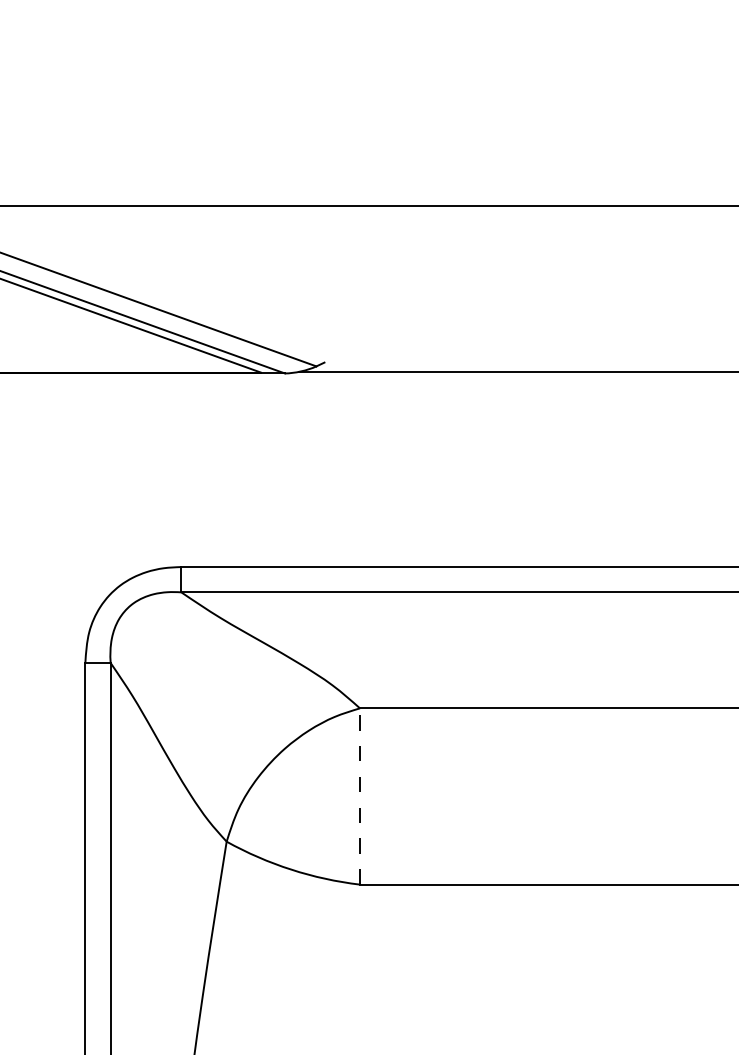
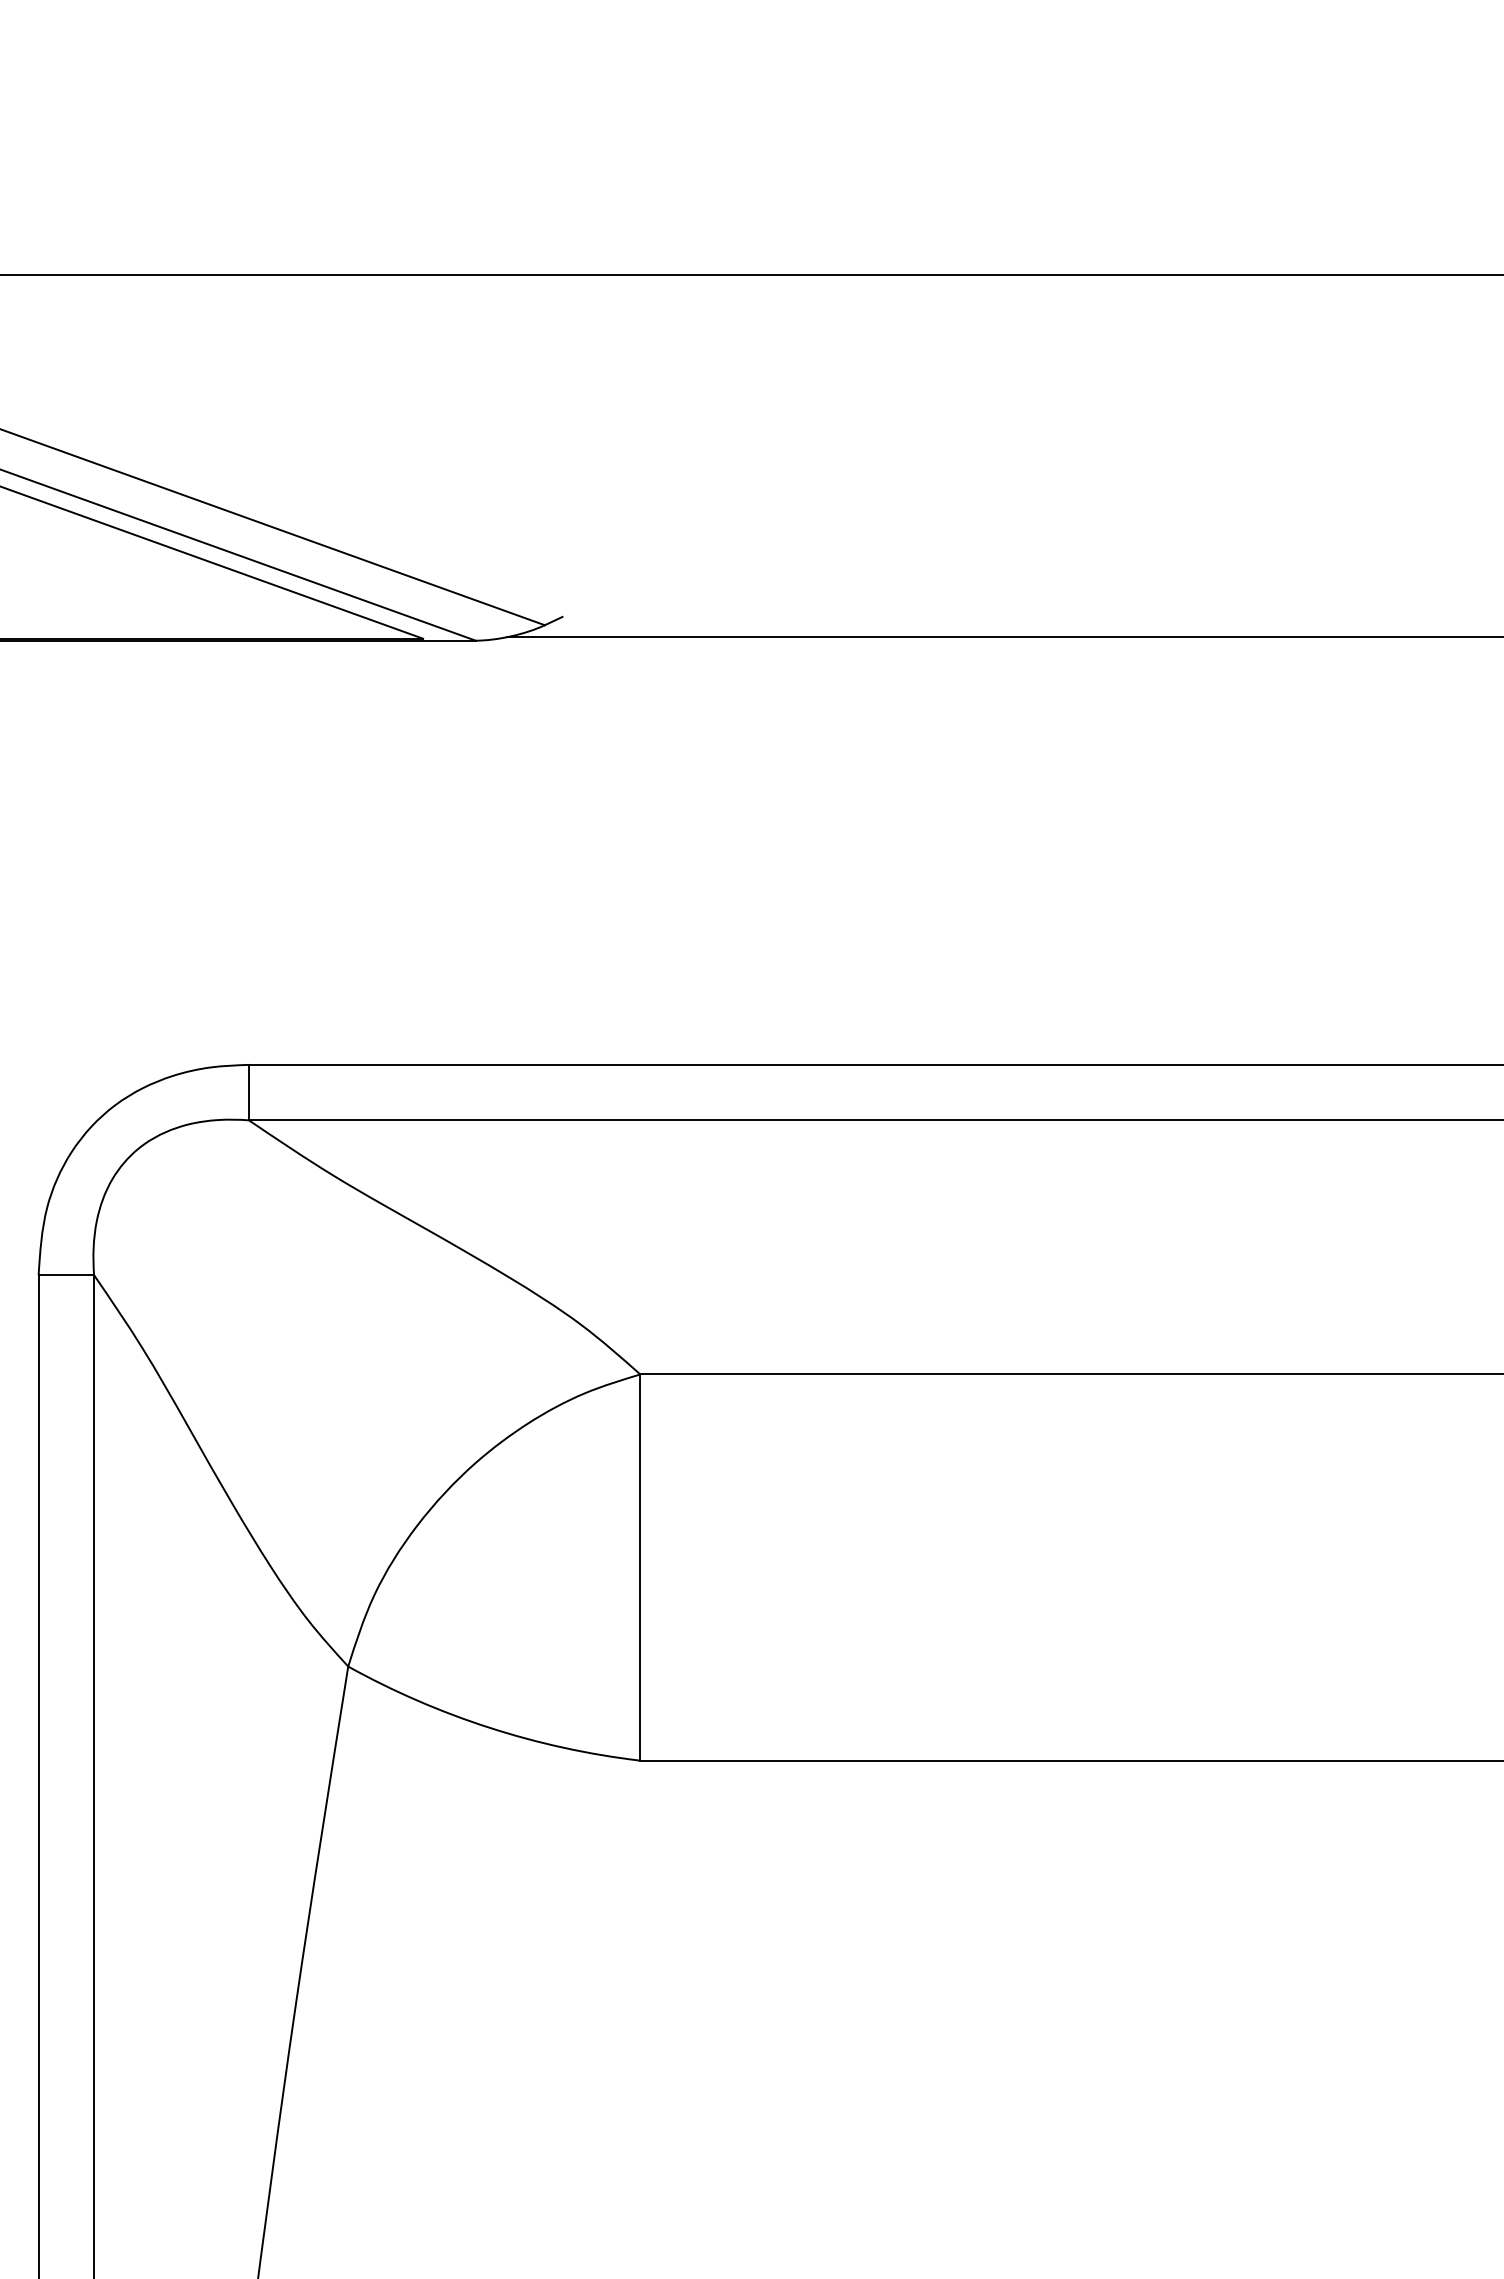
line: (360, 796) -> (641, 1567), dashed -> solid

